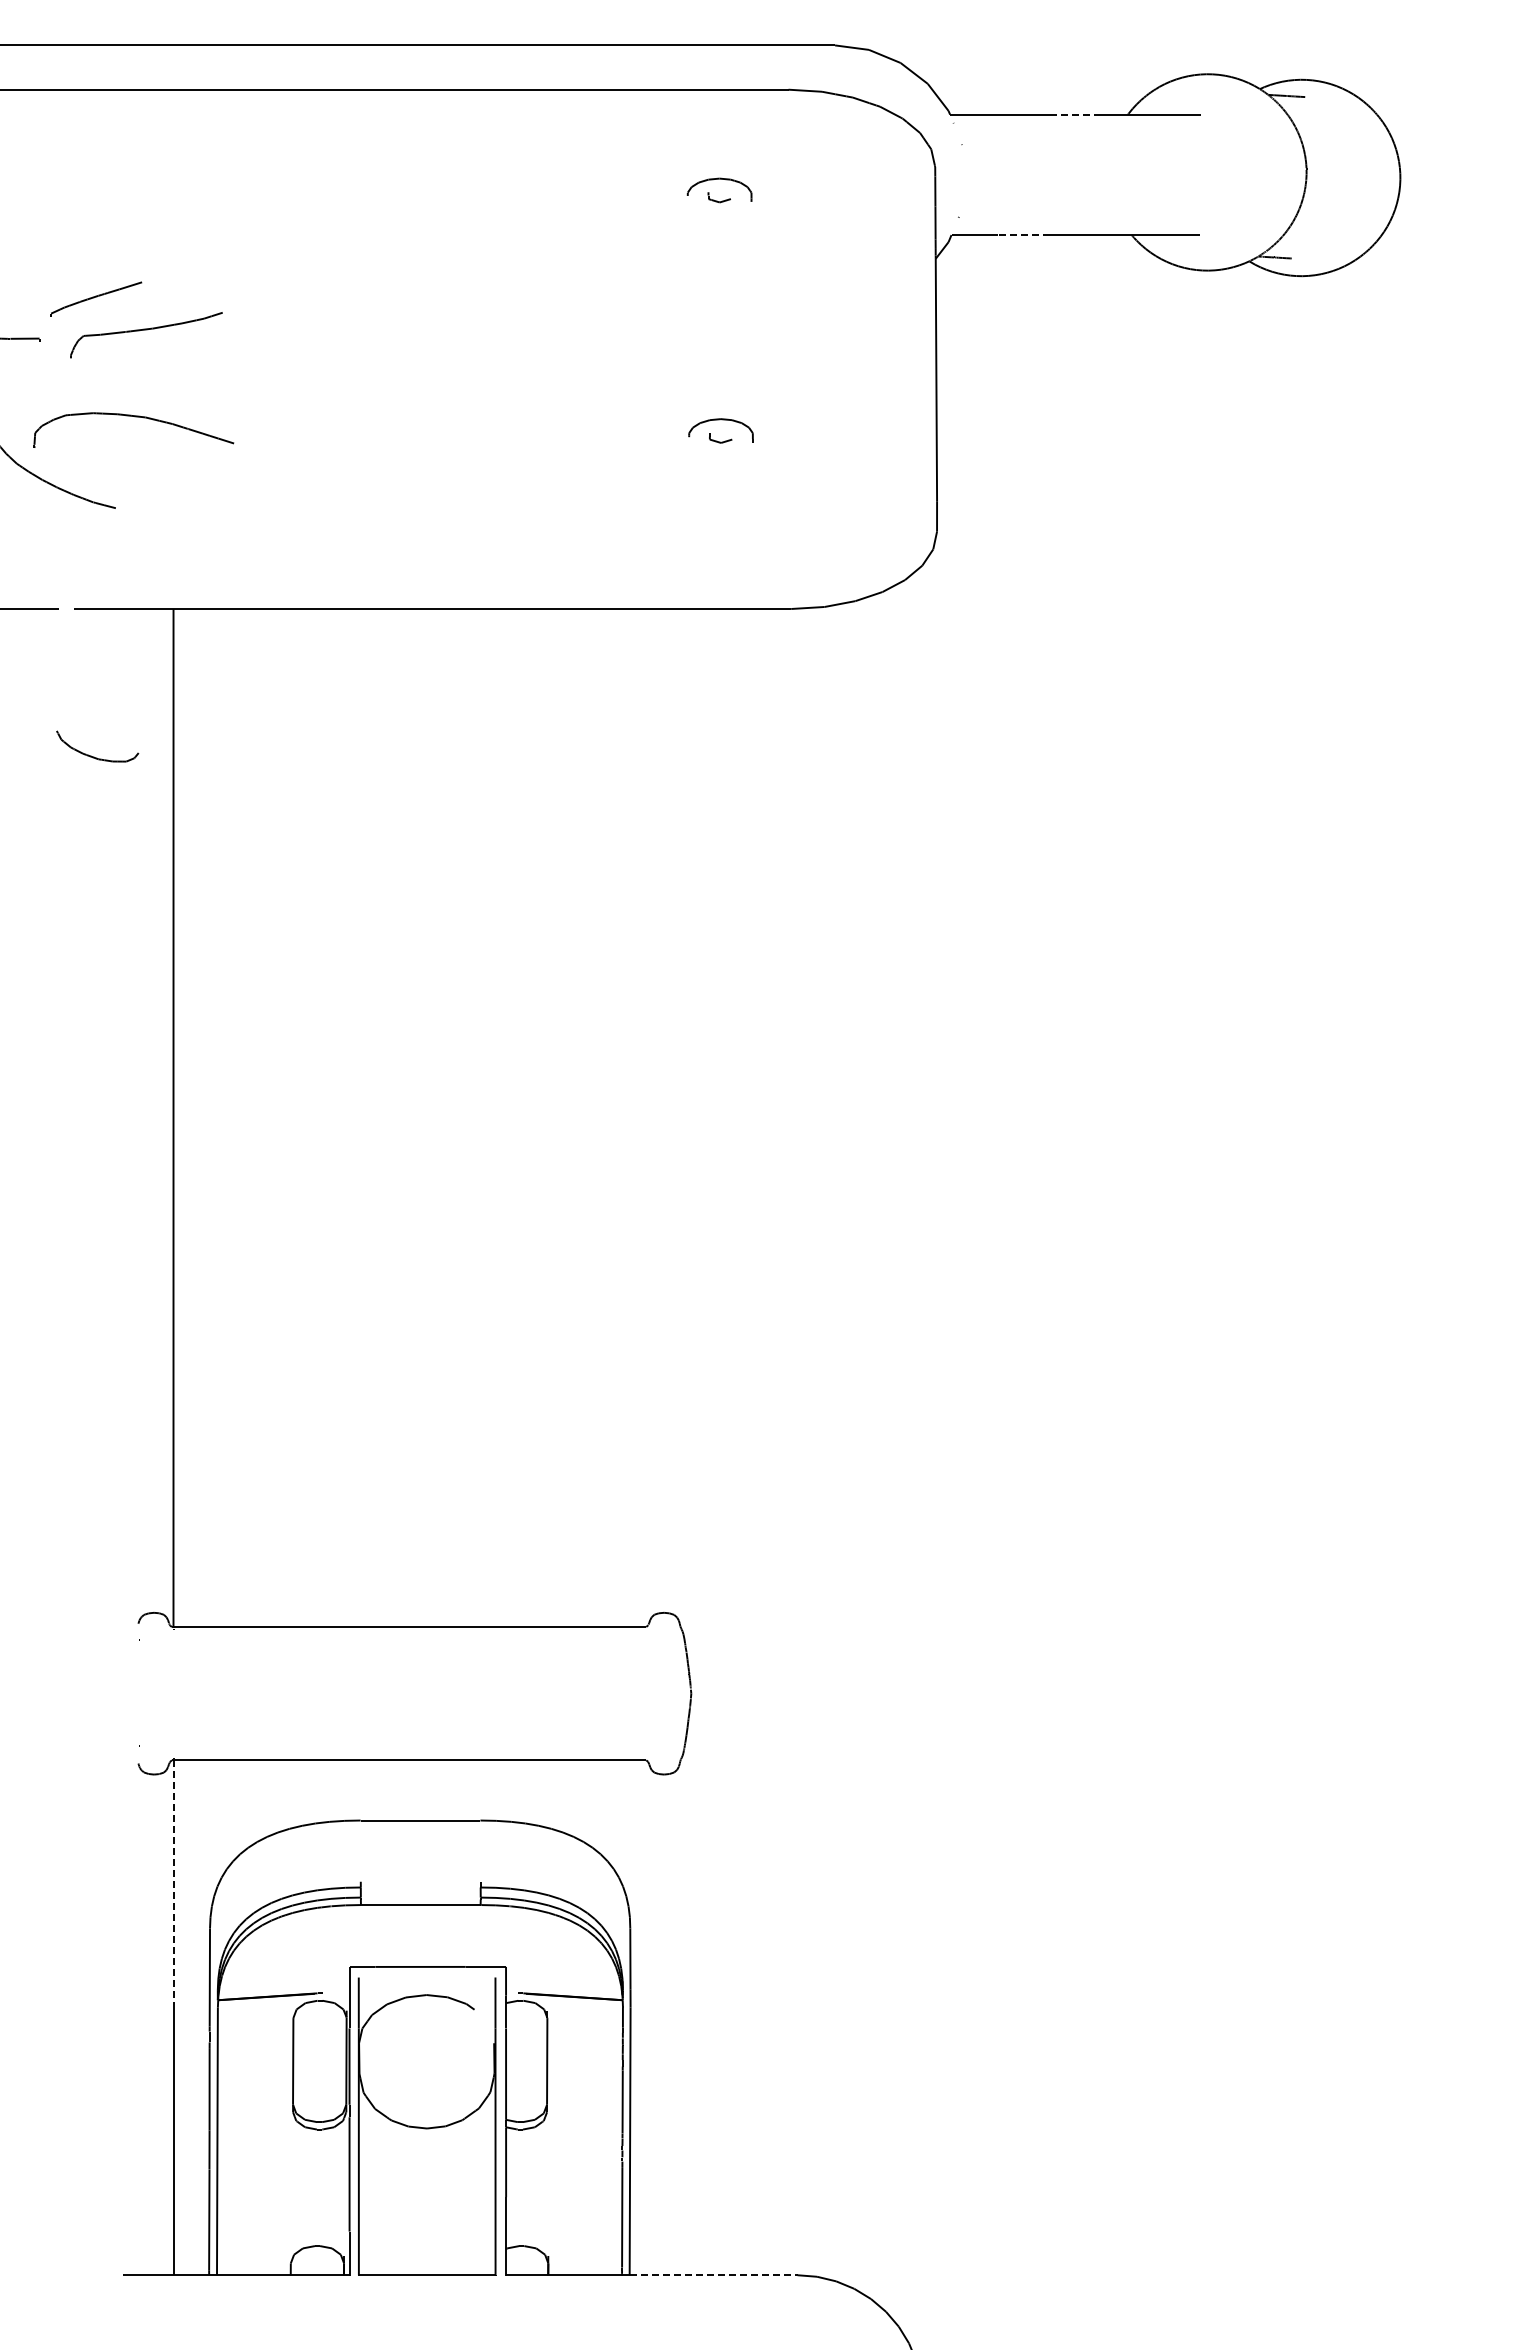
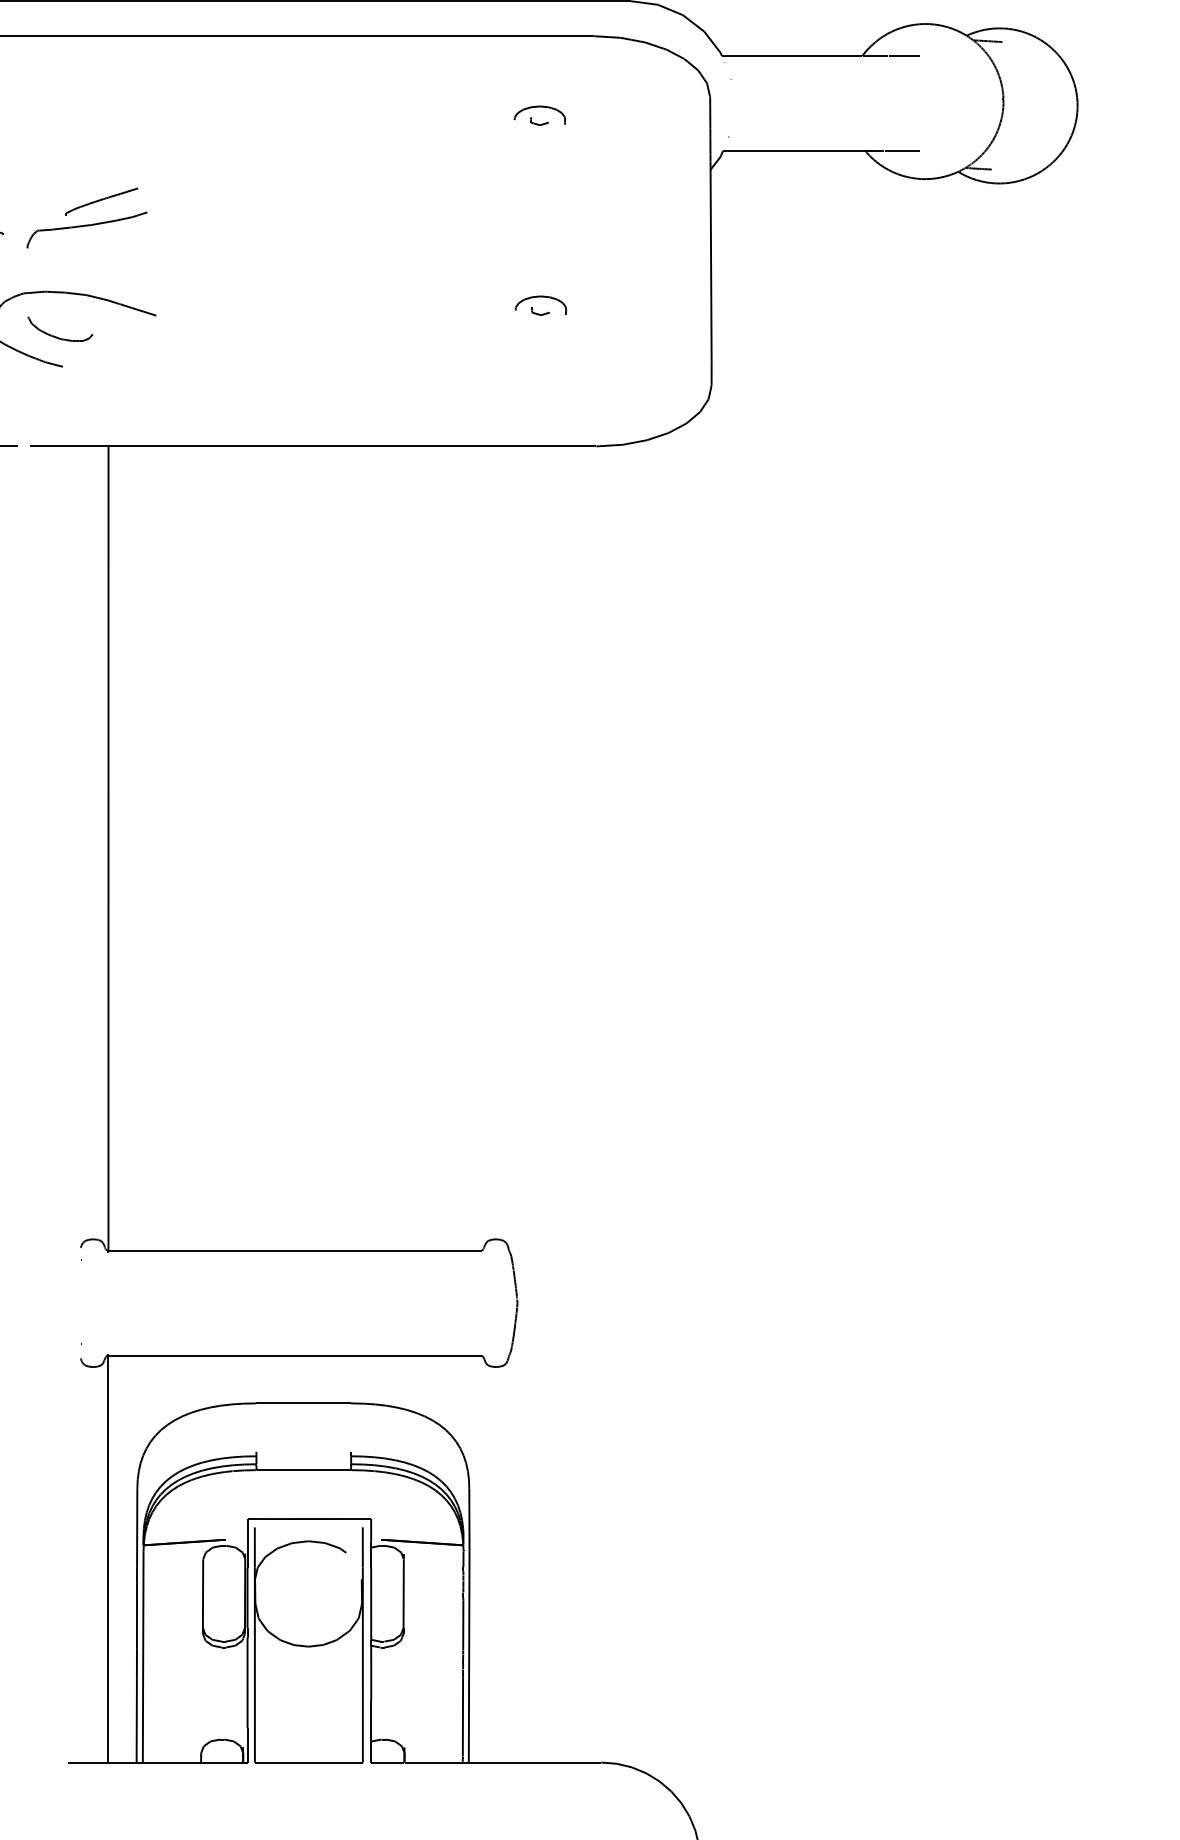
line: (1073, 114) -> (819, 55), dashed -> solid
line: (1023, 235) -> (779, 151), dashed -> solid
part: (96, 298) -> (102, 201), moved
part: (94, 756) -> (57, 337), moved
line: (173, 1884) -> (108, 1453), dashed -> solid
line: (713, 2275) -> (535, 1762), dashed -> solid

